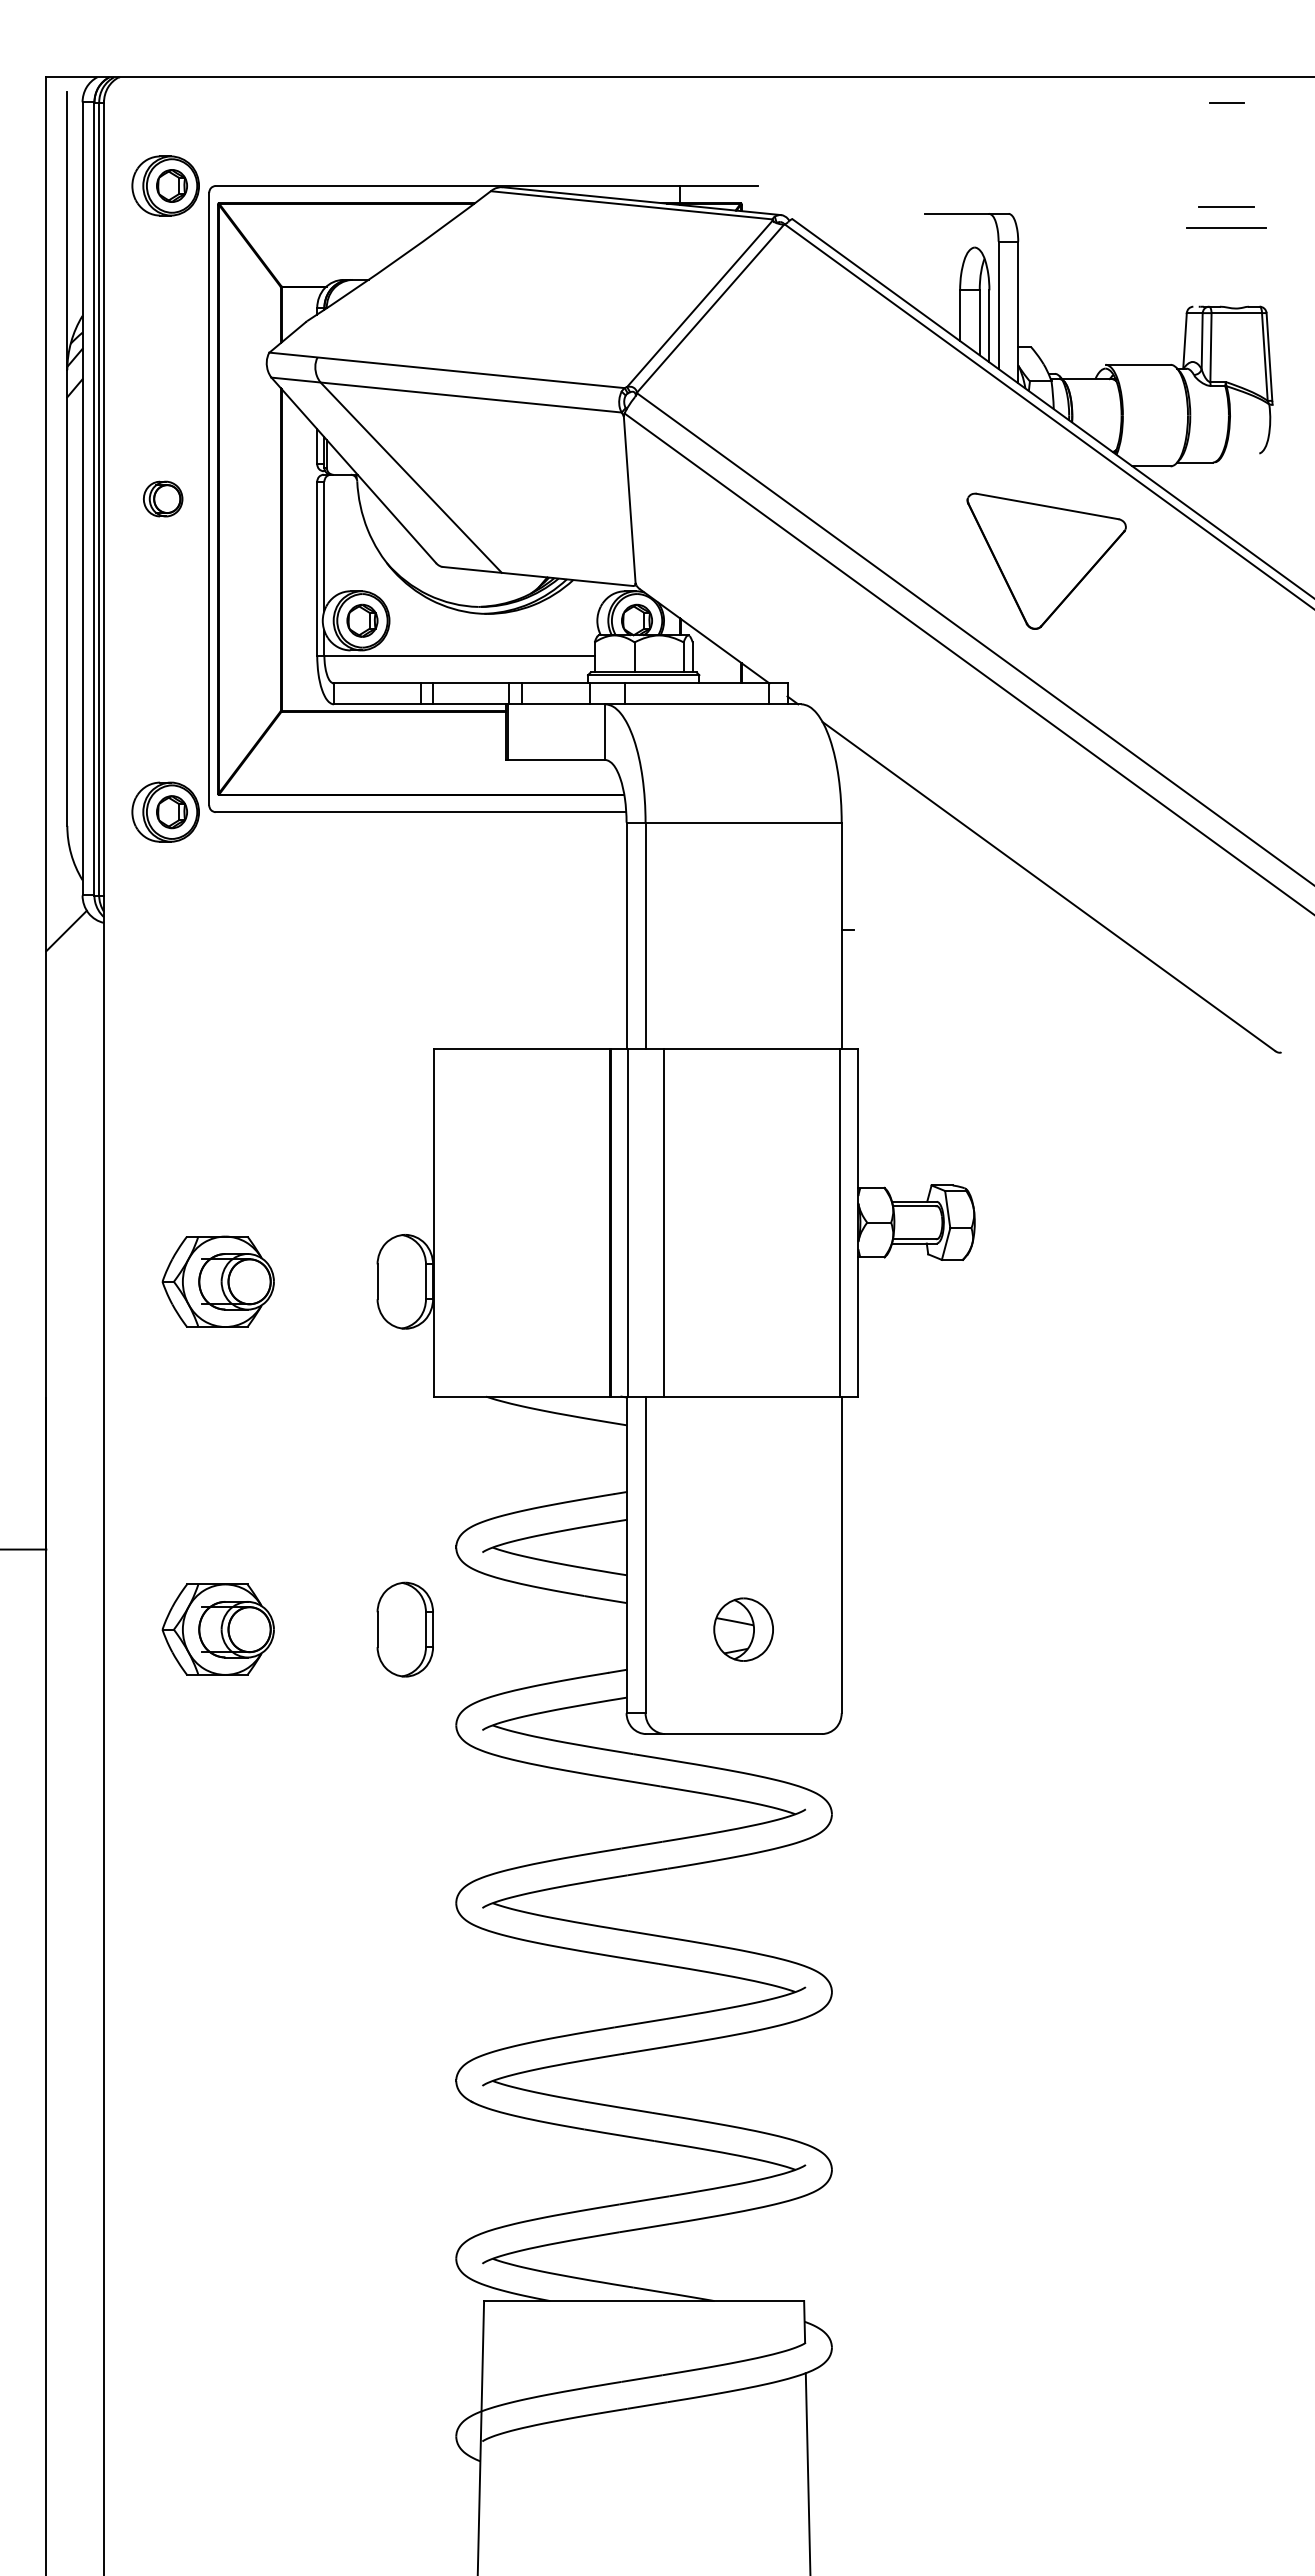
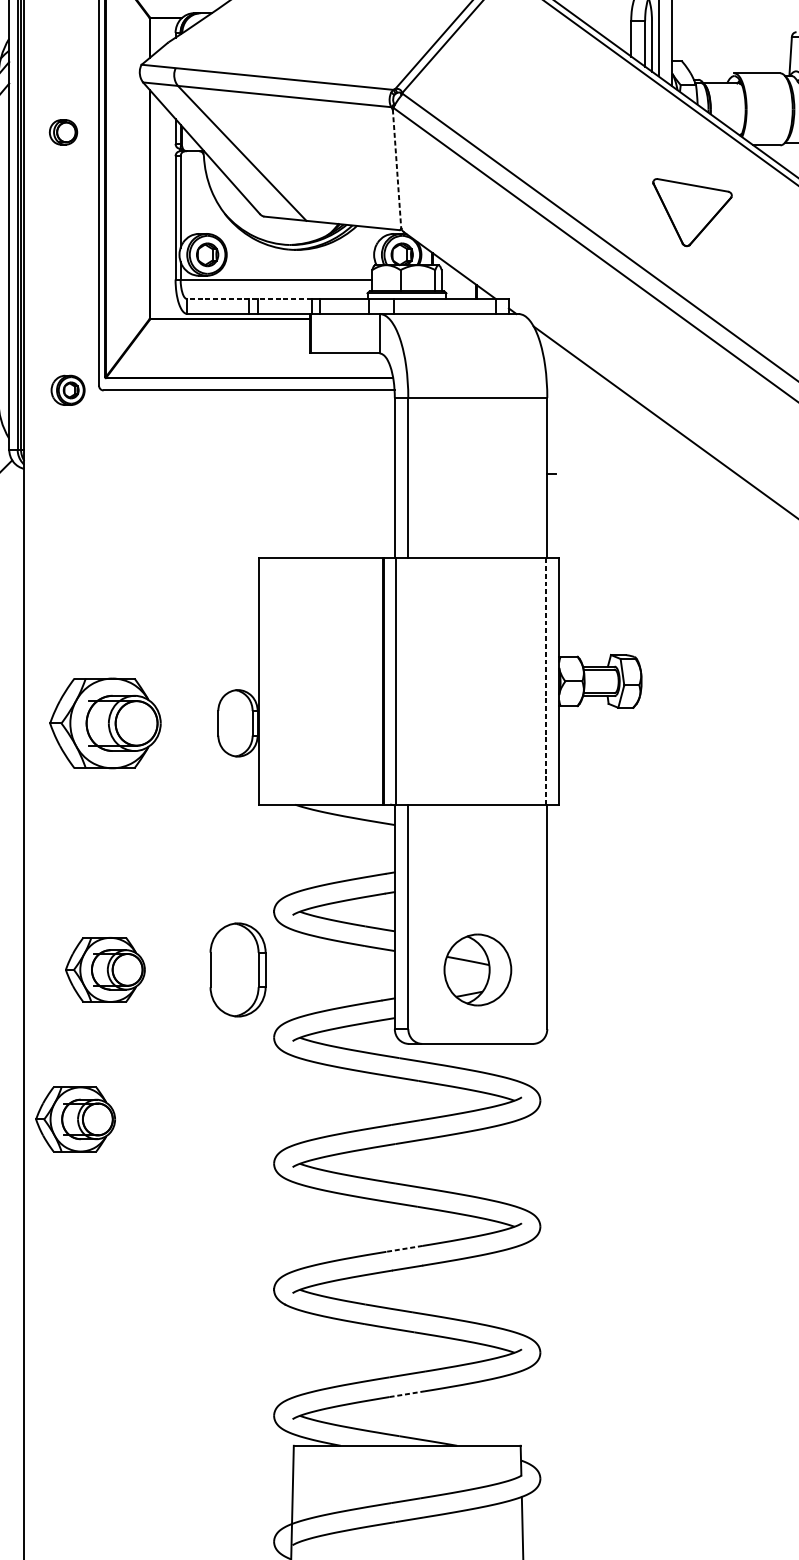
part: (163, 498) -> (63, 131), moved
line: (629, 500) -> (396, 169), solid -> dashed
part: (1046, 560) -> (692, 212), size x0.7
line: (421, 683) -> (249, 299), solid -> dashed
part: (165, 811) -> (68, 389), size x0.7
line: (663, 1222) -> (420, 681), removed
line: (840, 1222) -> (546, 681), solid -> dashed
part: (217, 1281) -> (104, 723), size x1.4
part: (404, 1629) -> (237, 969), size x1.4
part: (743, 1629) -> (477, 969), size x1.6
part: (175, 1840) -> (75, 1119), added
line: (639, 2023) -> (403, 1249), solid -> dashed
line: (644, 2228) -> (407, 1394), solid -> dashed

